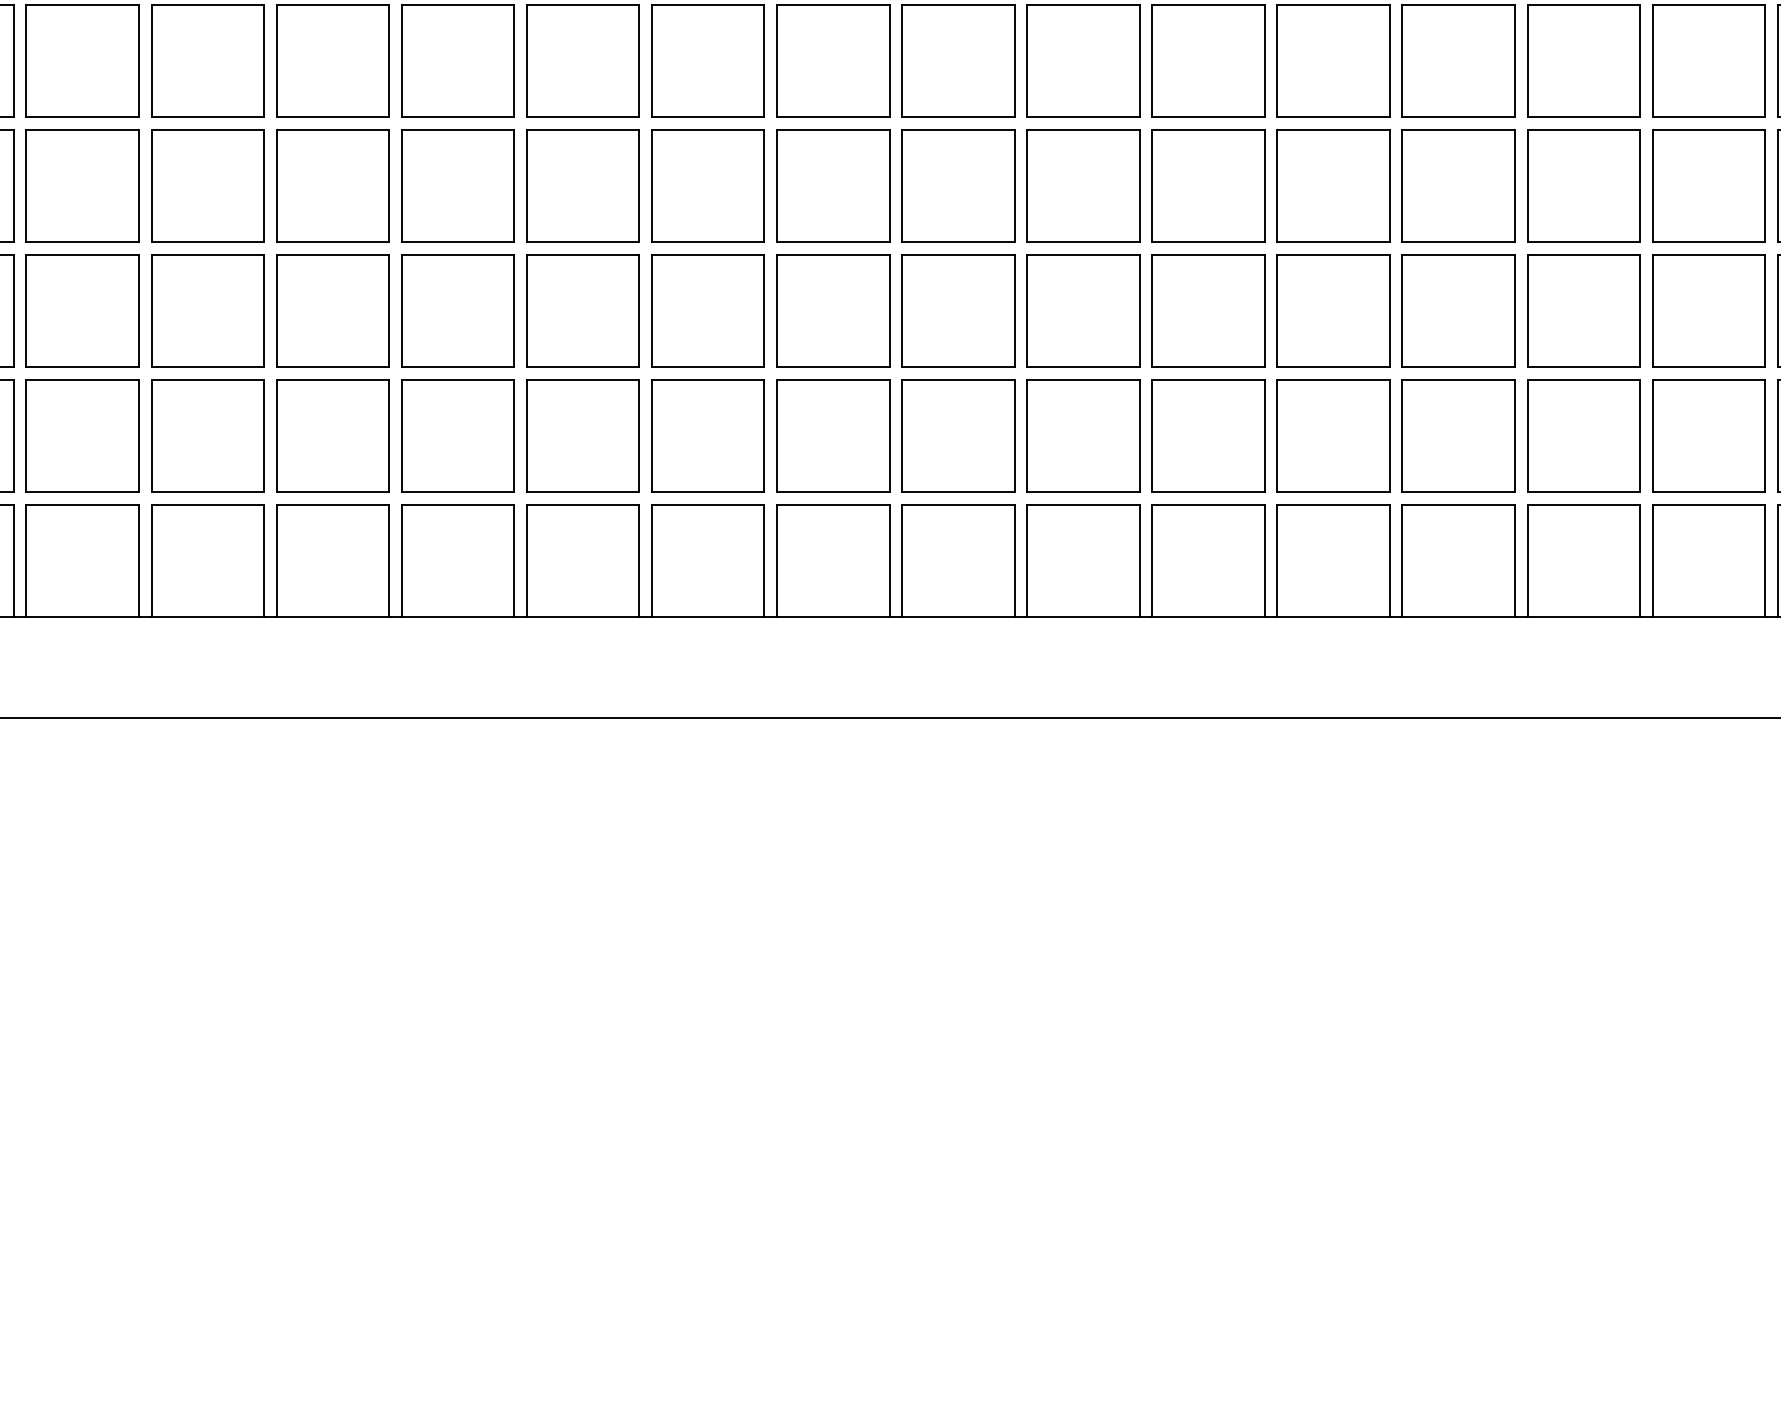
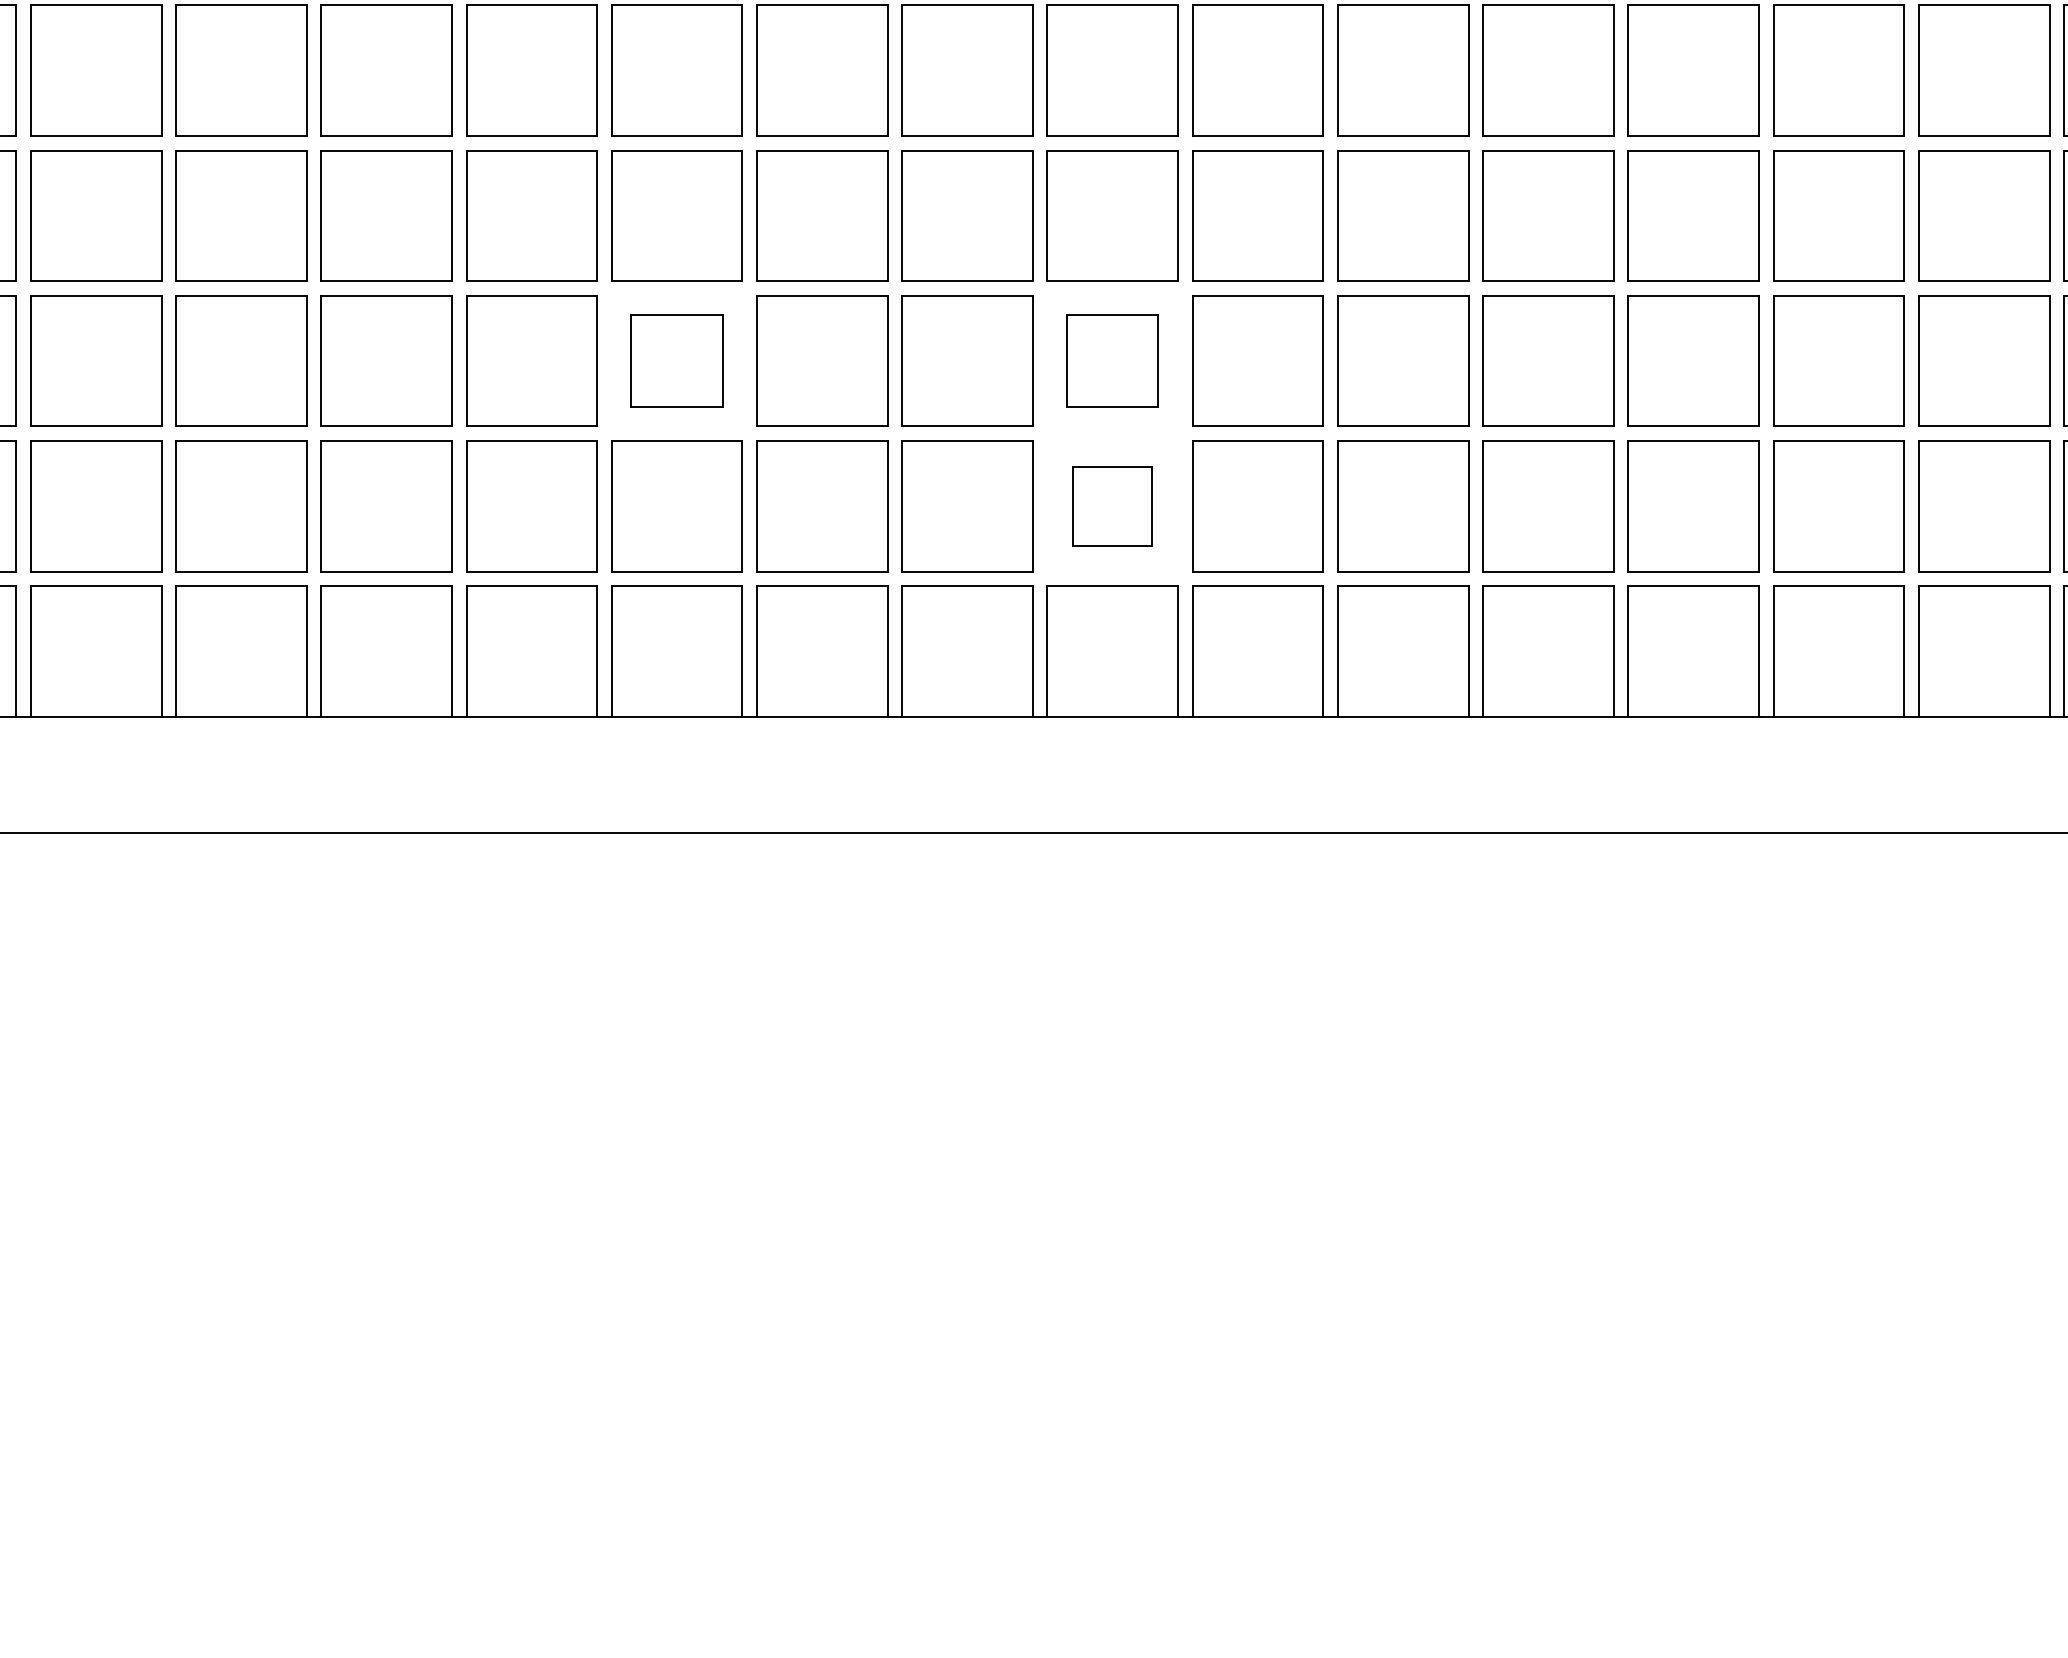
part: (582, 310) -> (676, 360), size x0.7
part: (958, 310) -> (1112, 360), size x0.7
part: (958, 436) -> (1112, 506), size x0.6

